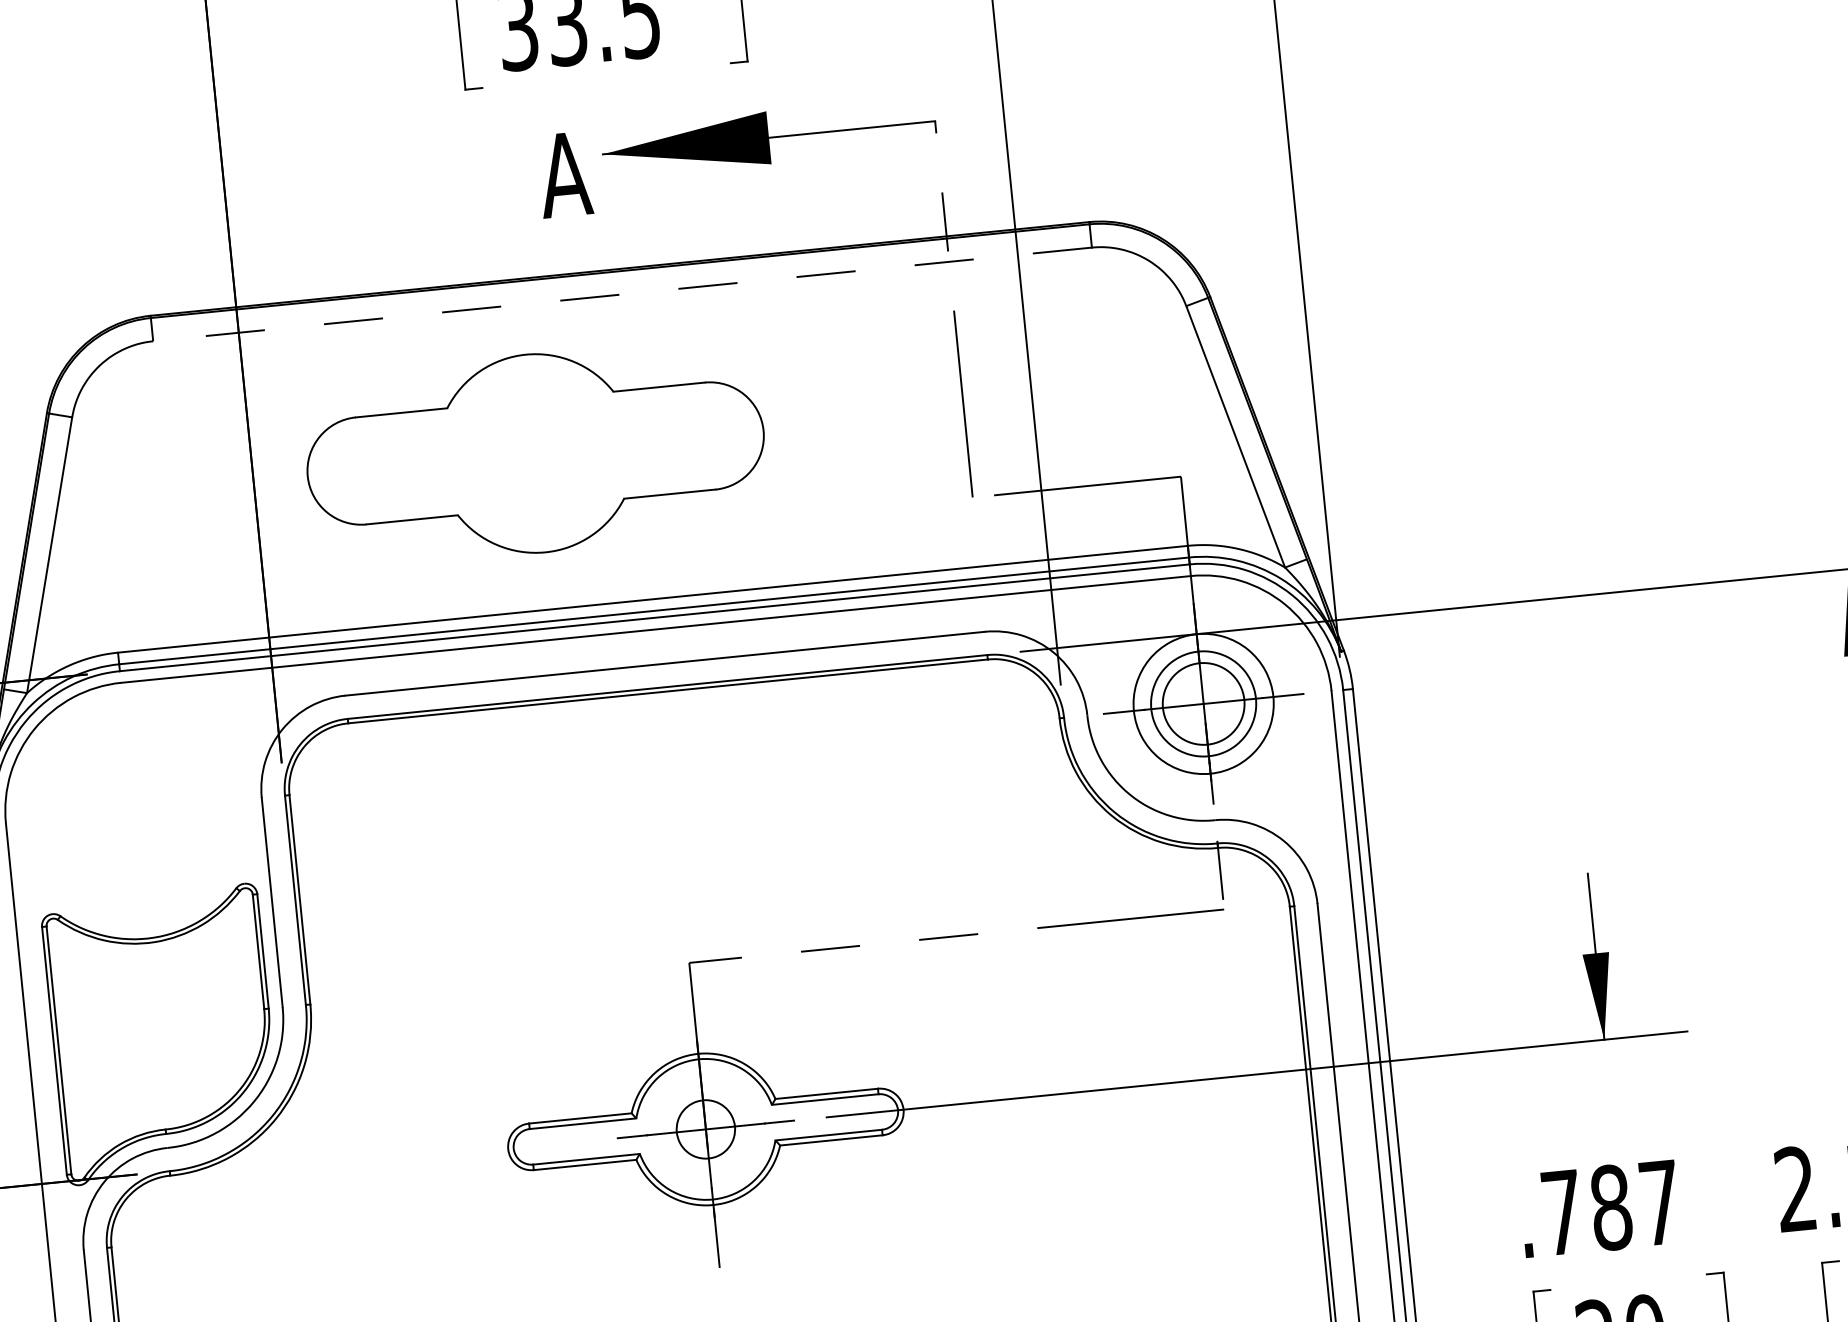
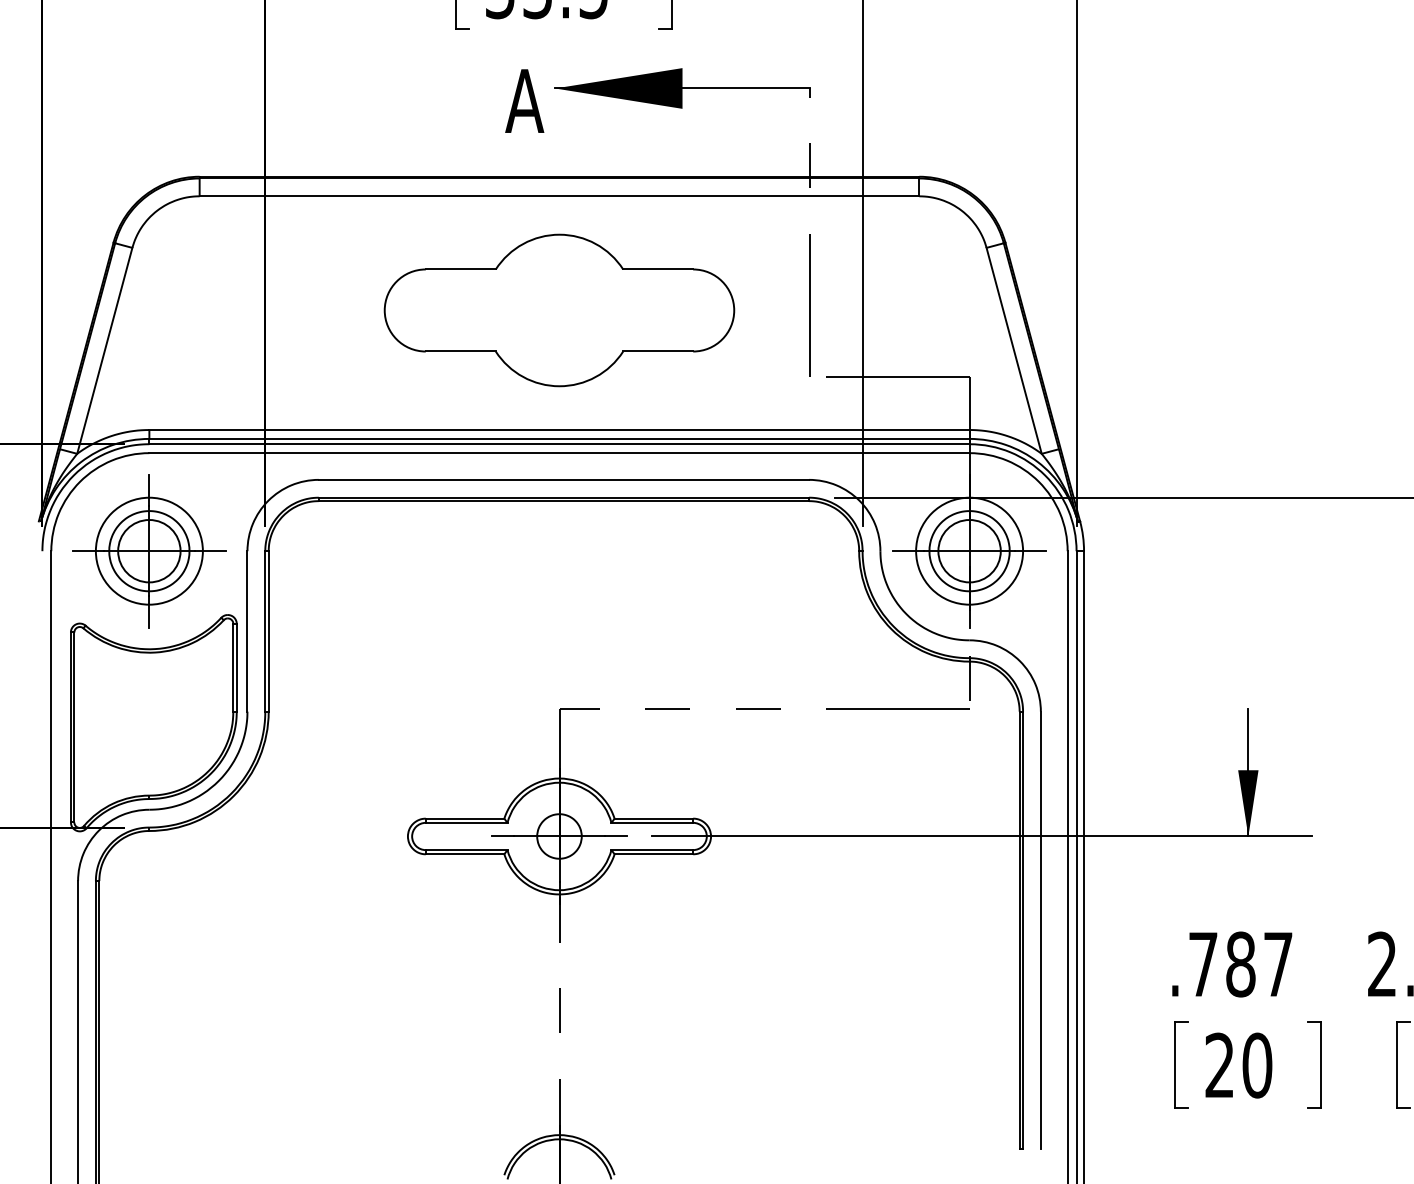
line: (622, 294) -> (559, 196), dashed -> solid
part: (535, 453) -> (559, 310), moved
part: (134, 811) -> (149, 551), added

